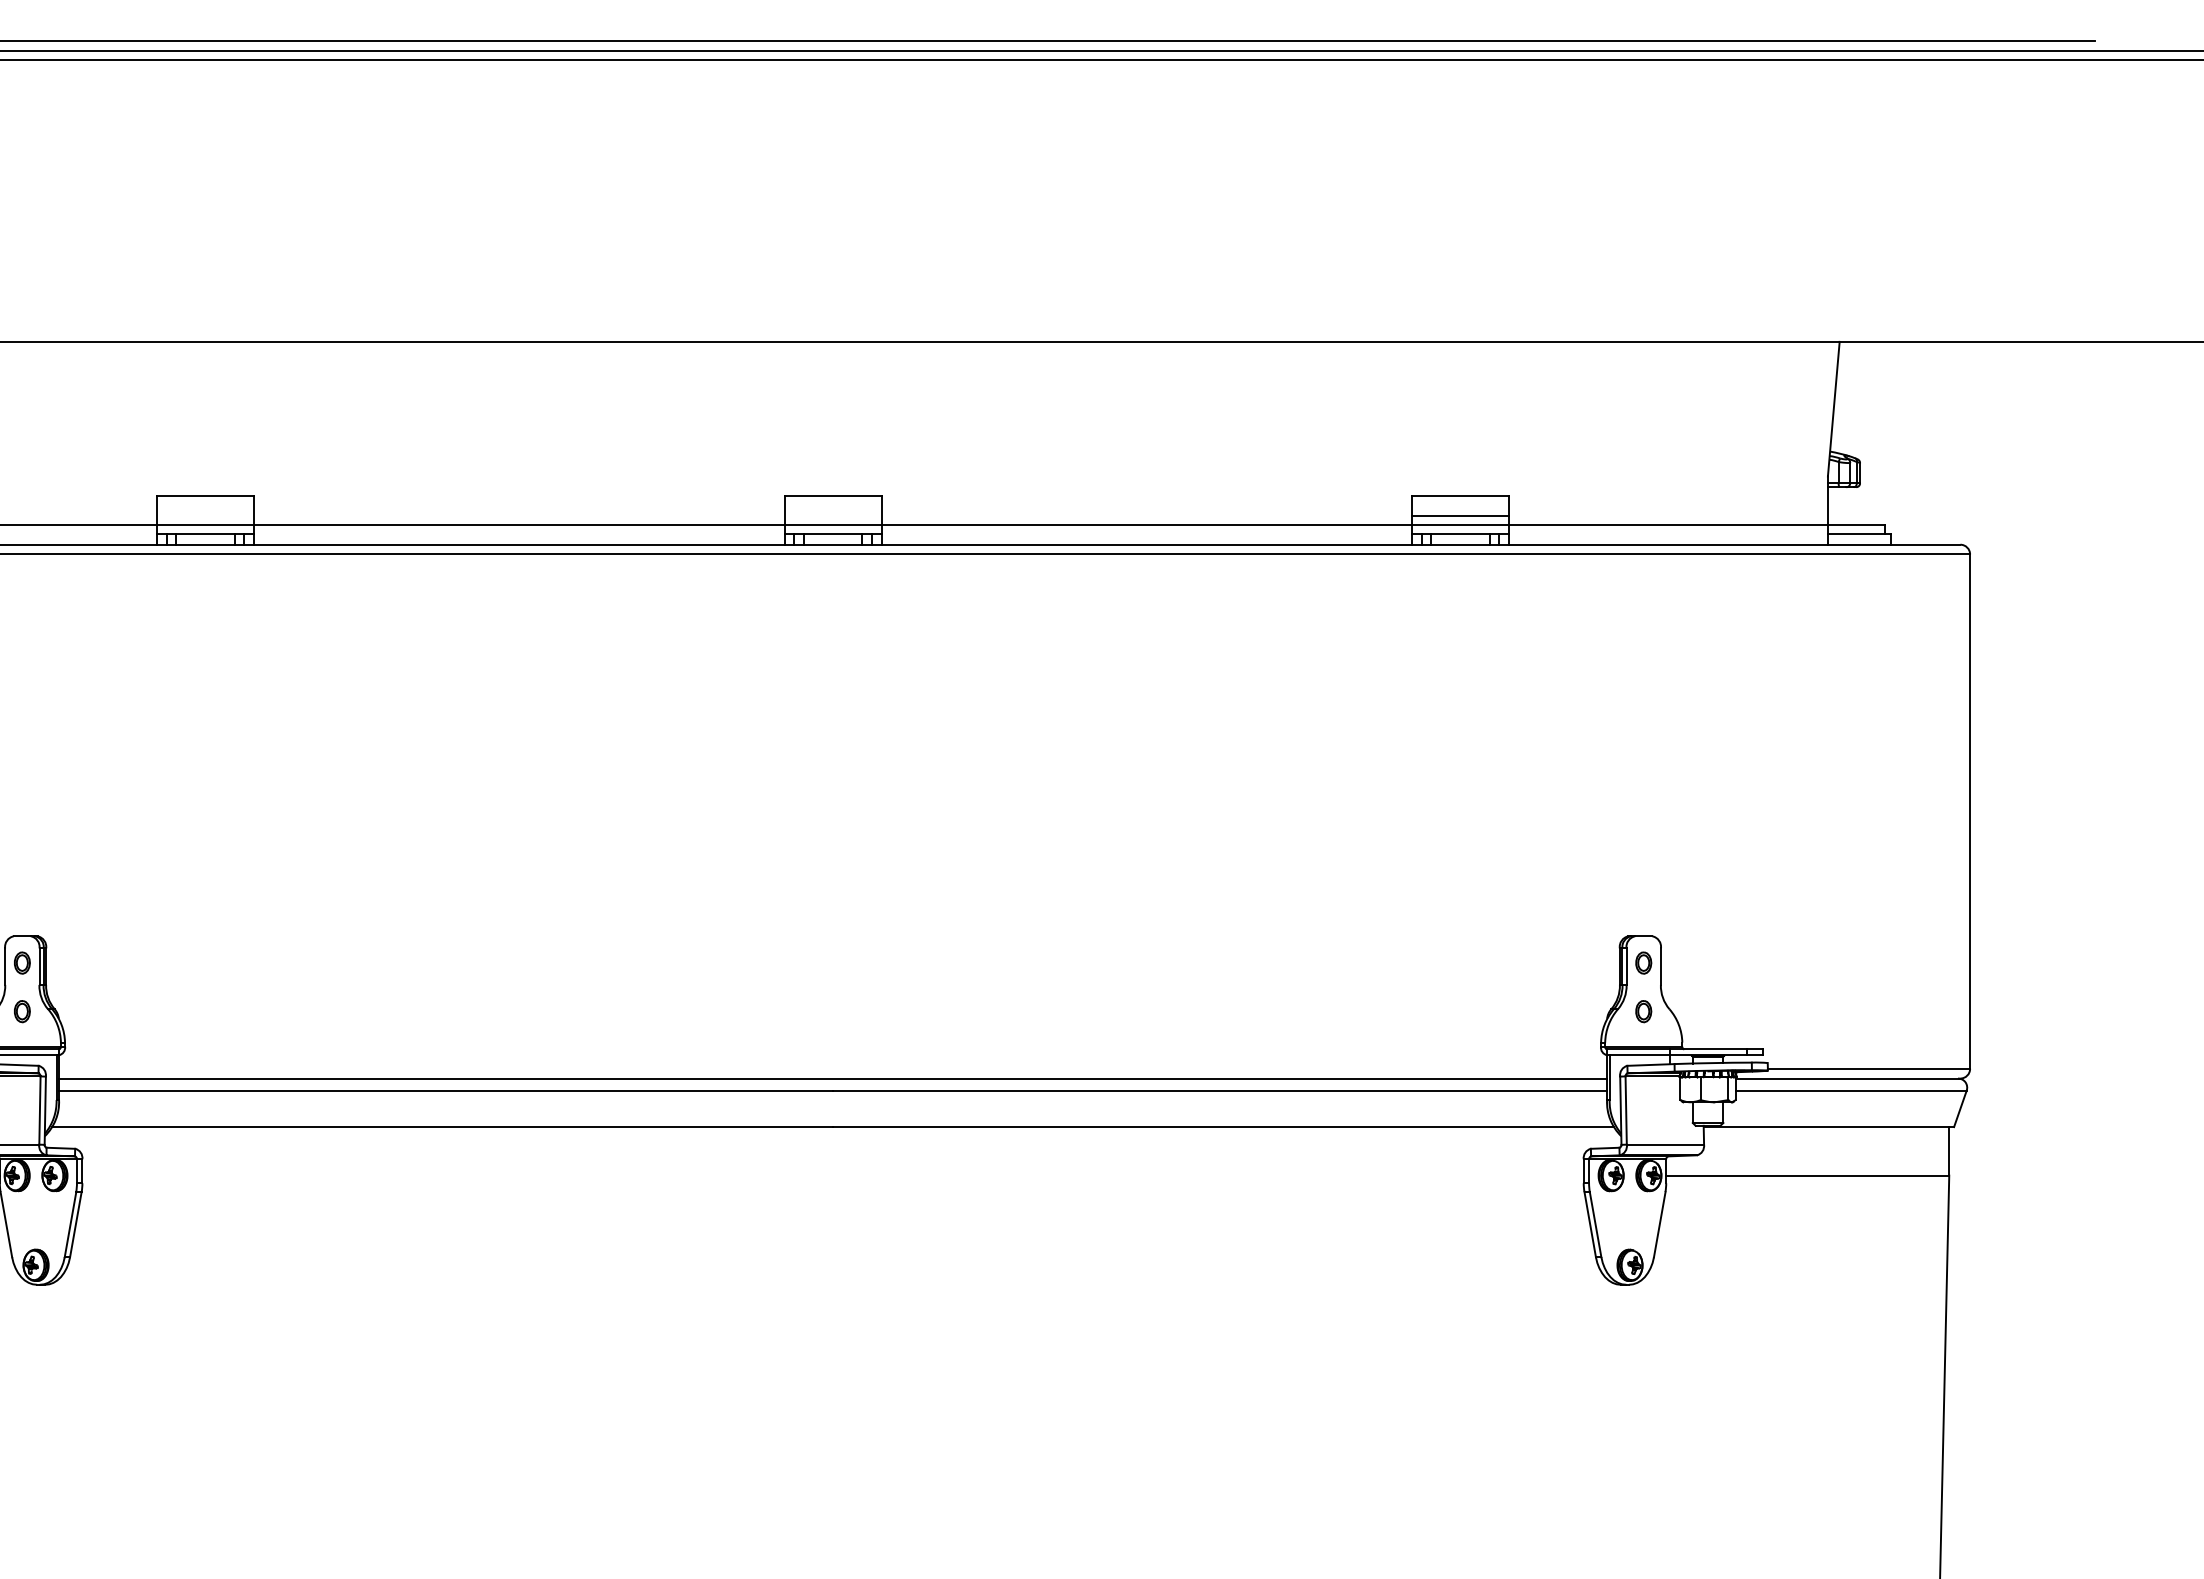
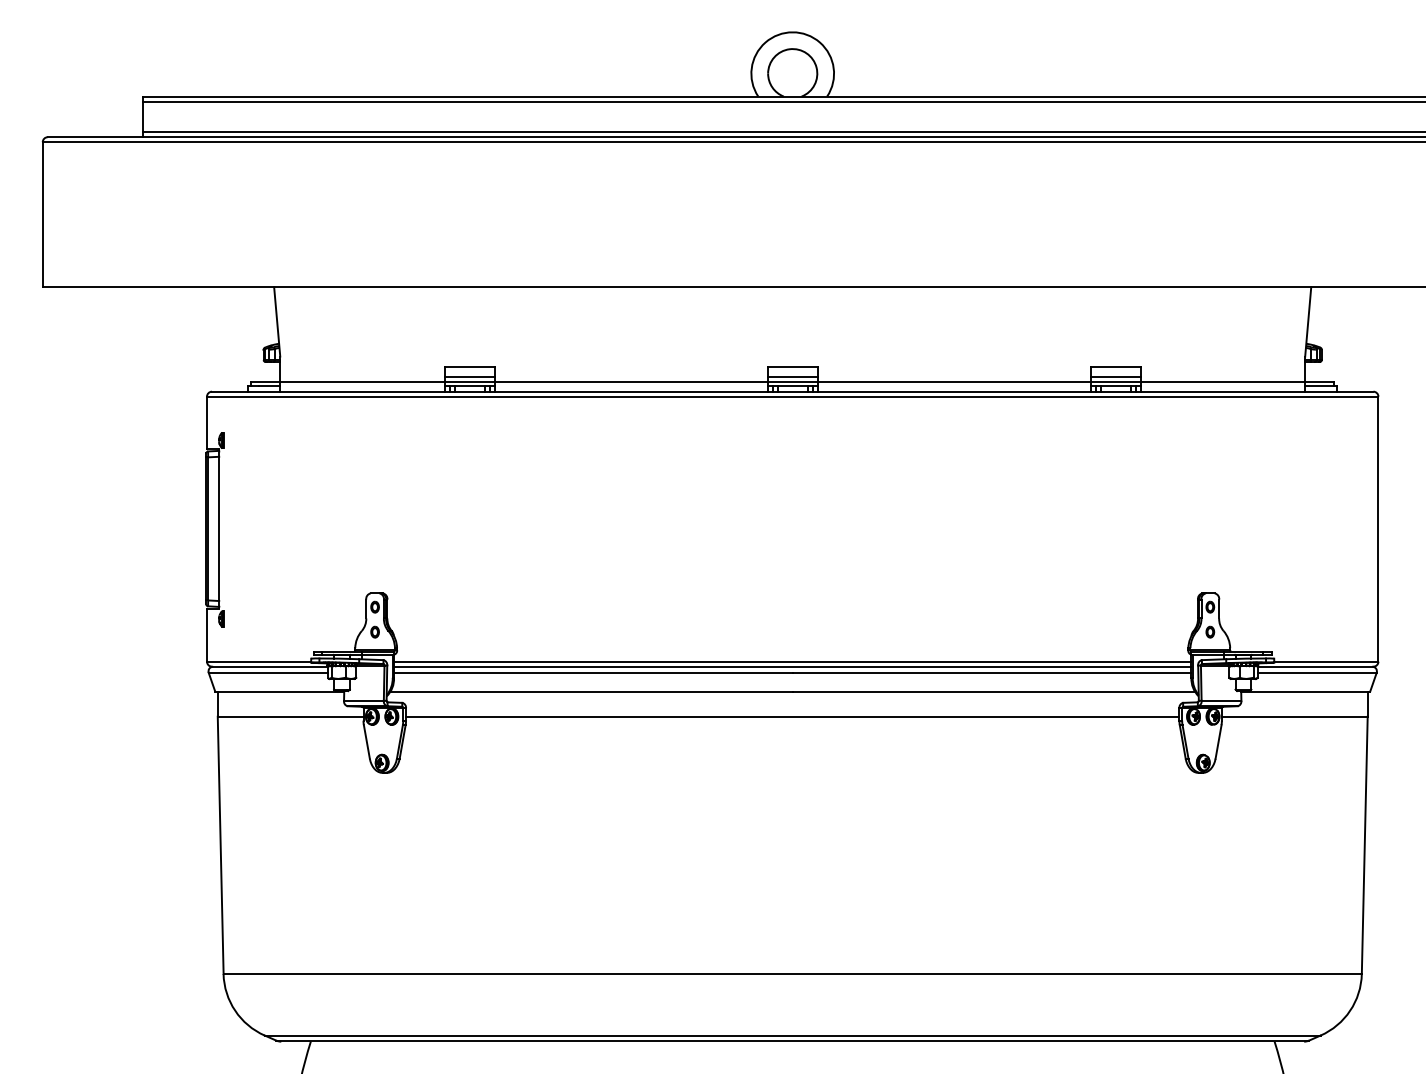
line: (205, 517) -> (469, 377), added
line: (832, 517) -> (792, 377), added
line: (832, 1068) -> (792, 661), added
line: (832, 1175) -> (792, 716), added

